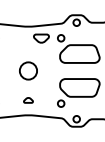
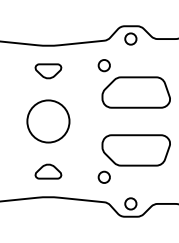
part: (41, 38) -> (48, 71), moved
circle: (28, 70) -> (48, 120), size x1.43
part: (28, 100) -> (48, 171), size x1.67

